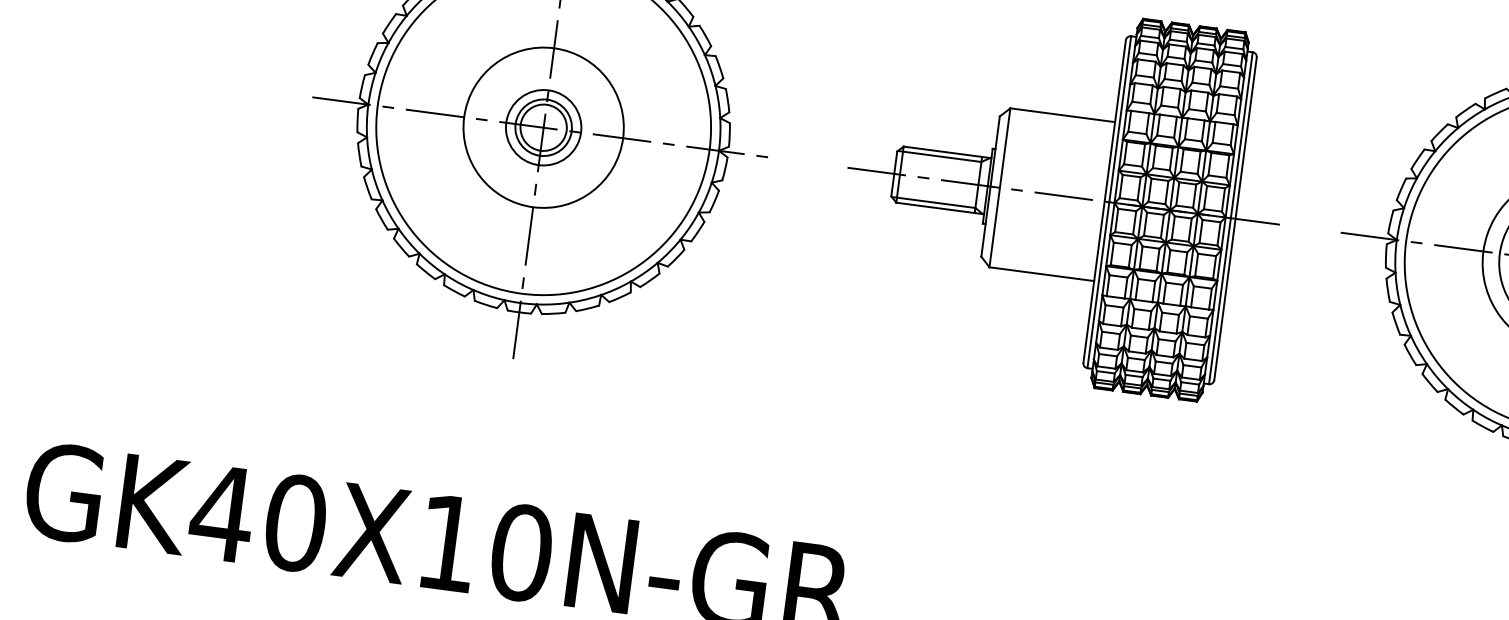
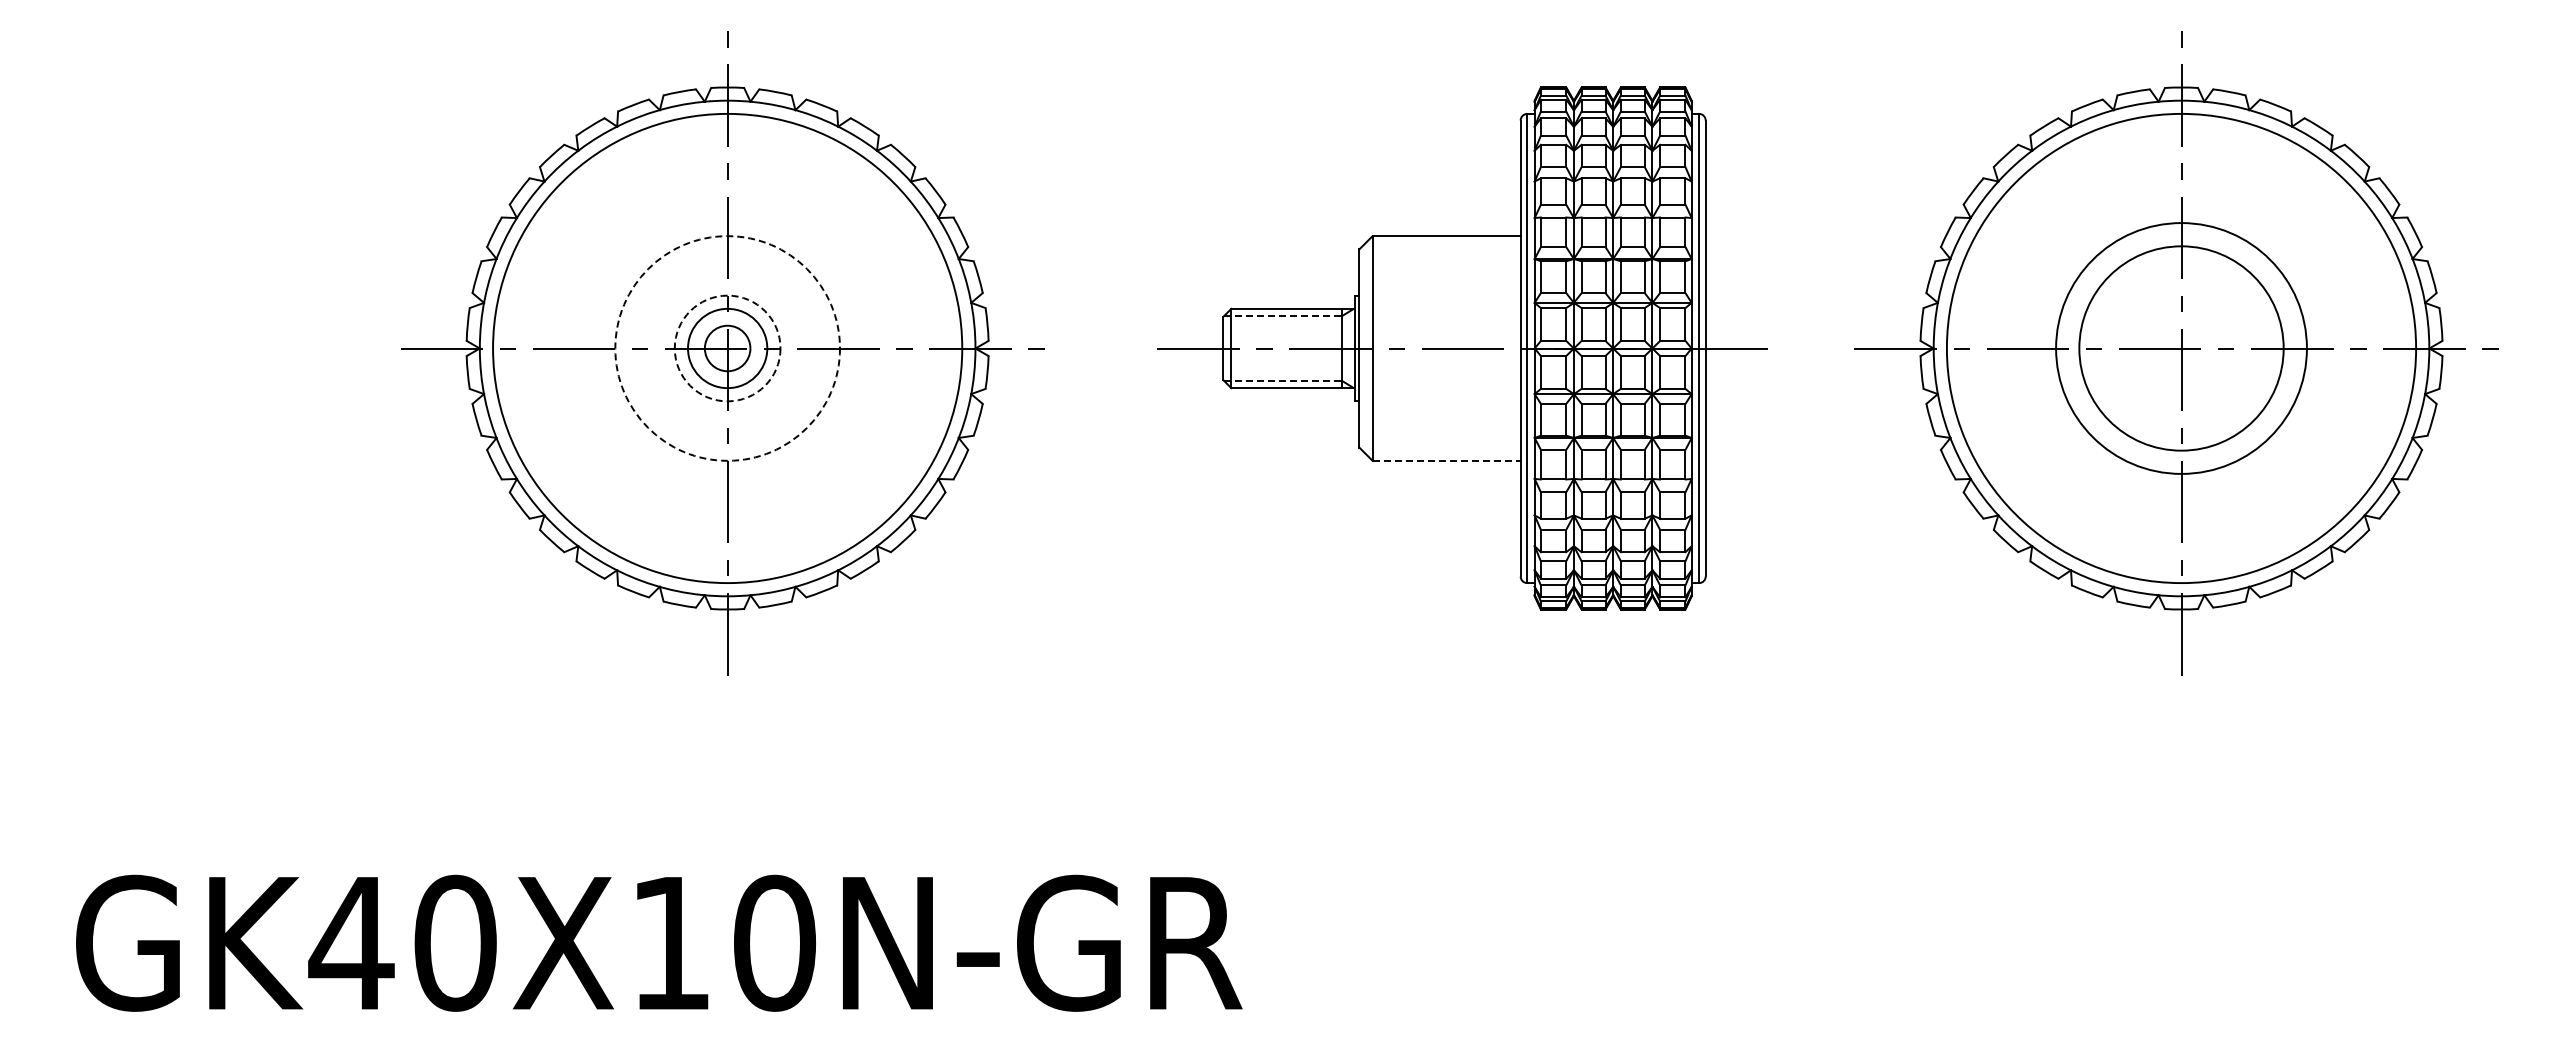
circle: (543, 127) -> (727, 348), size x0.7
circle: (543, 127) -> (727, 348), solid -> dashed
circle: (543, 127) -> (727, 348), solid -> dashed
line: (939, 156) -> (1283, 315), solid -> dashed
line: (933, 202) -> (1283, 381), solid -> dashed
line: (1042, 274) -> (1447, 460), solid -> dashed

